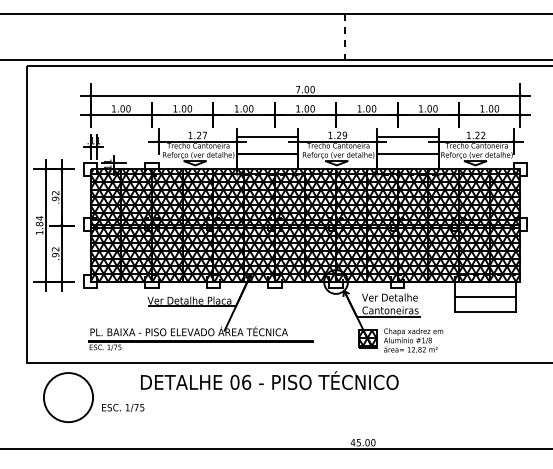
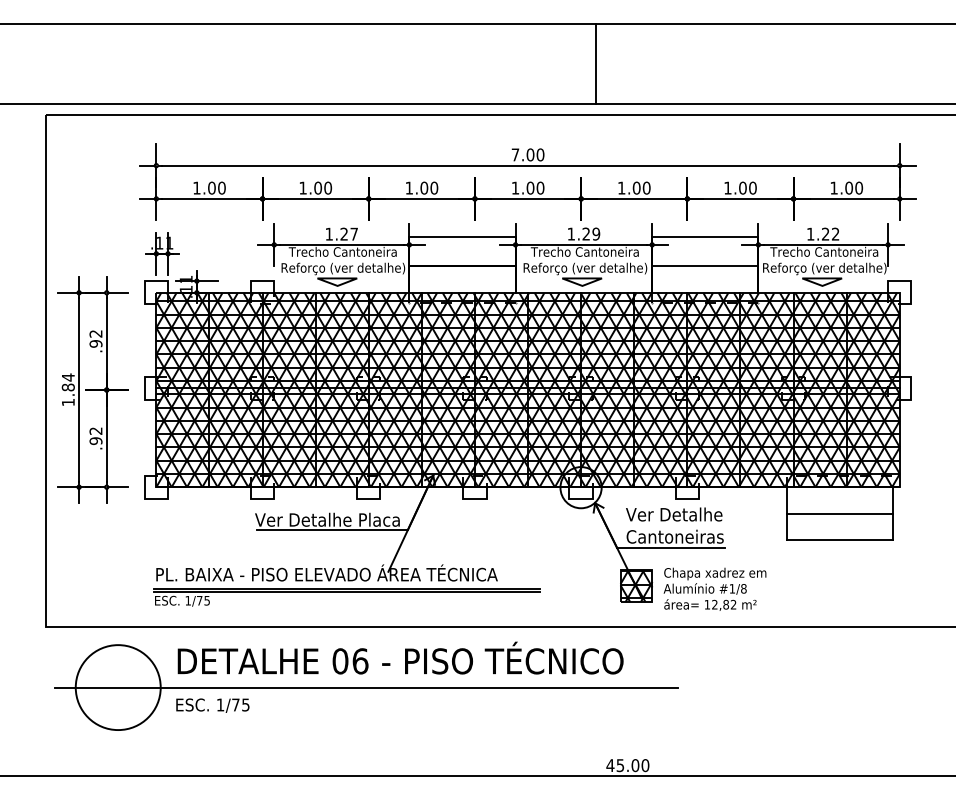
line: (344, 37) -> (595, 64), dashed -> solid
text: (269, 380) -> (400, 658), moved
line: (211, 397) -> (365, 687), added

